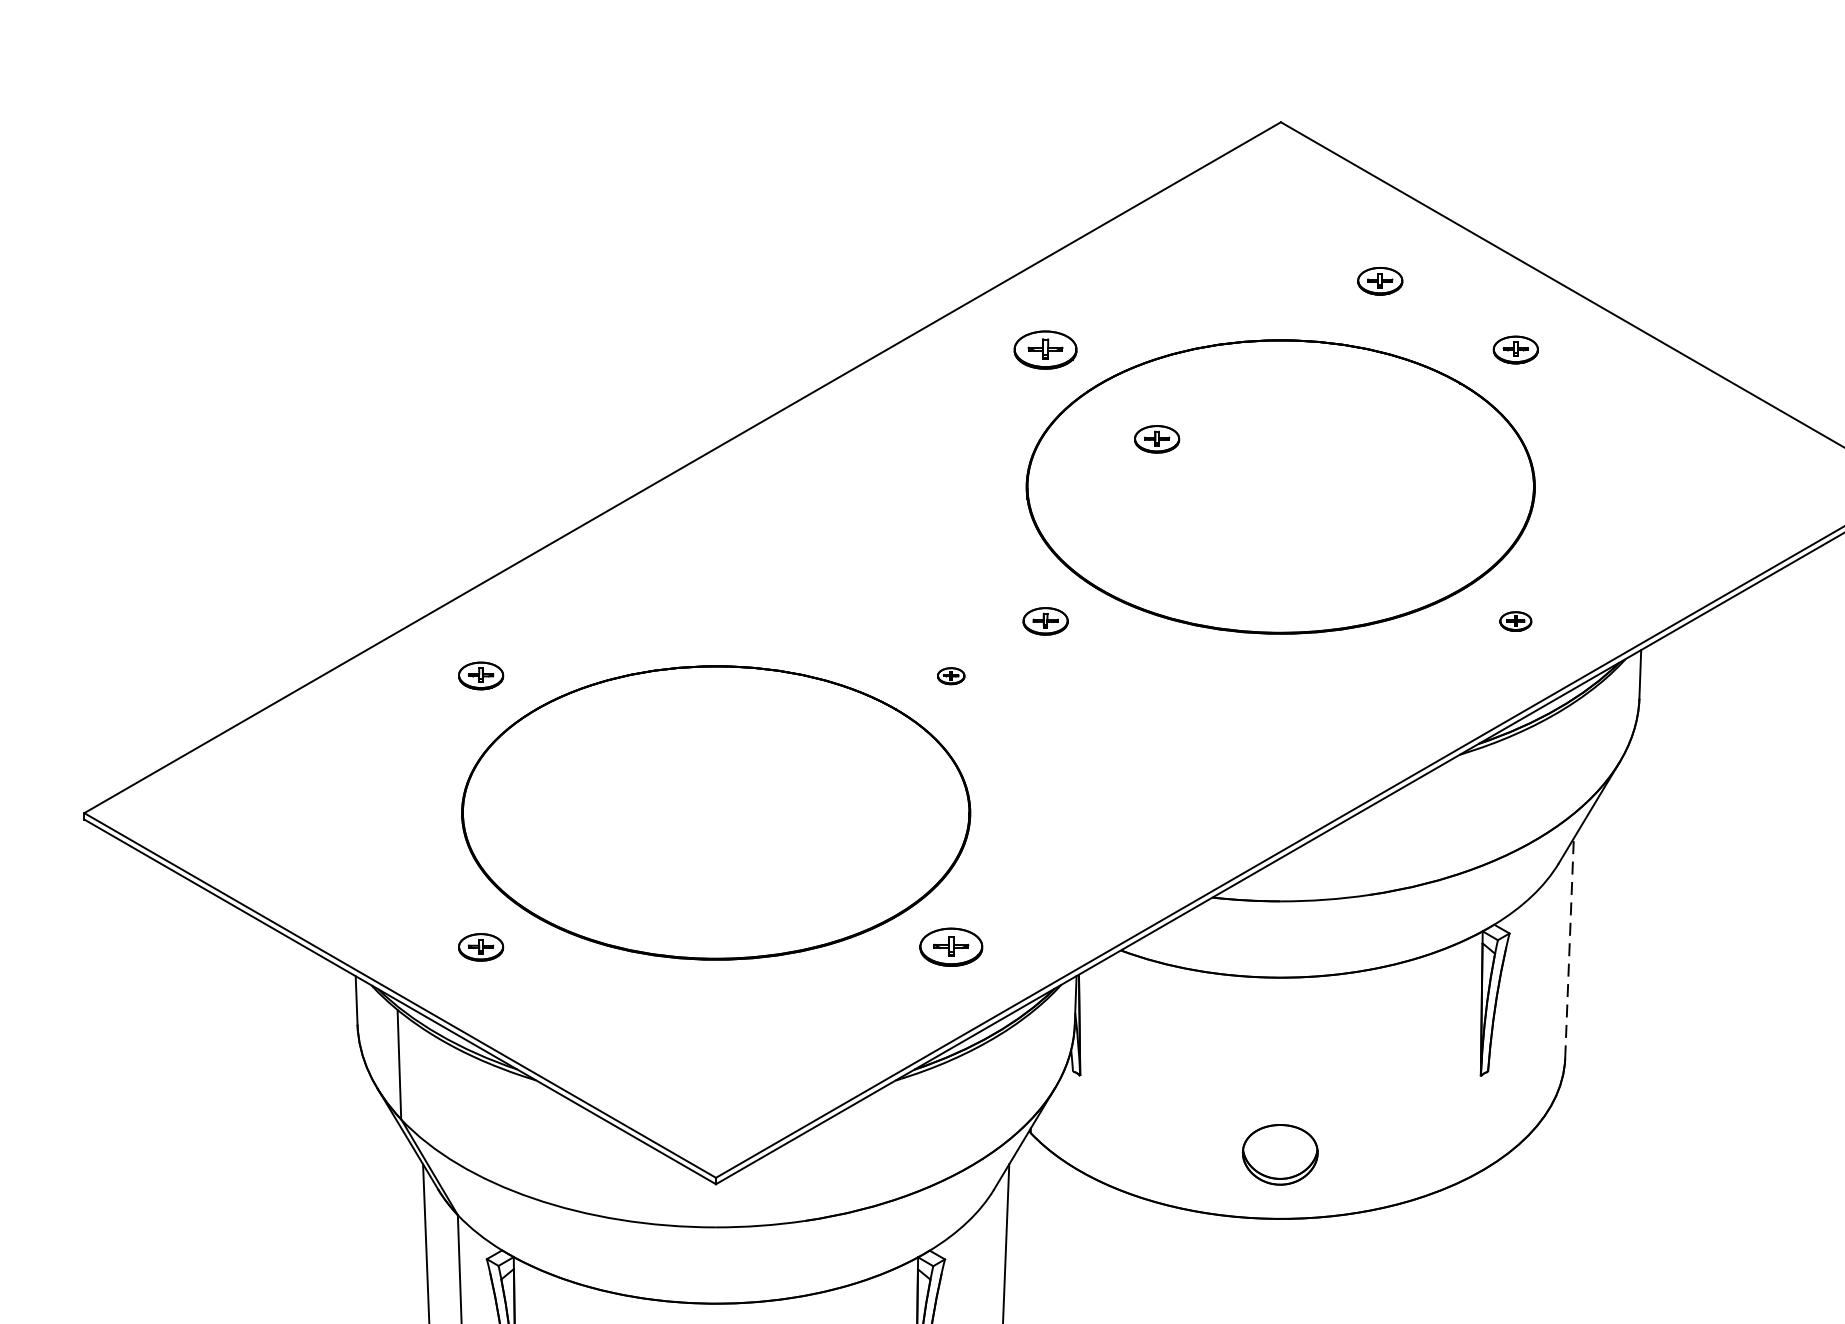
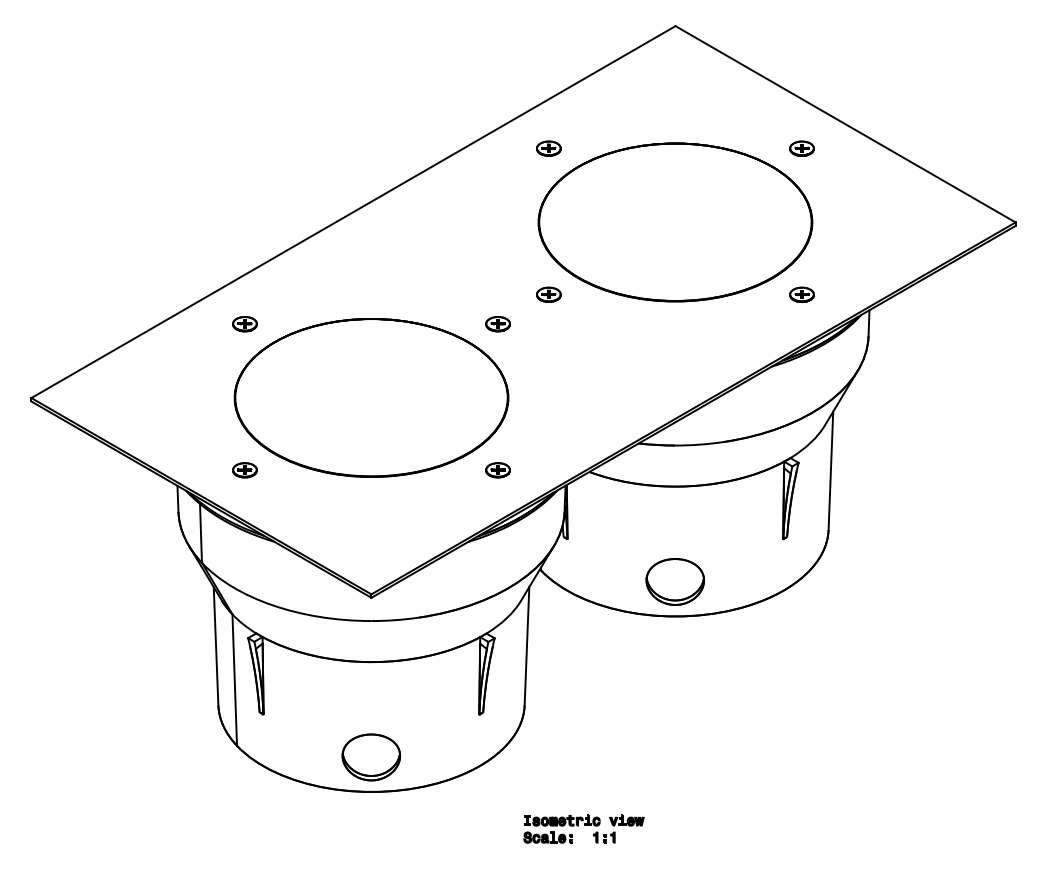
part: (1379, 280) -> (728, 111), removed
part: (1044, 349) -> (548, 148), size x0.71
part: (1156, 438) -> (608, 196), removed
part: (1514, 620) -> (801, 294), size x1.43
part: (950, 676) -> (497, 324), size x1.67
part: (950, 947) -> (497, 470), size x0.71
line: (1568, 947) -> (830, 470), dashed -> solid
part: (1278, 1153) -> (674, 581), size x1.43

